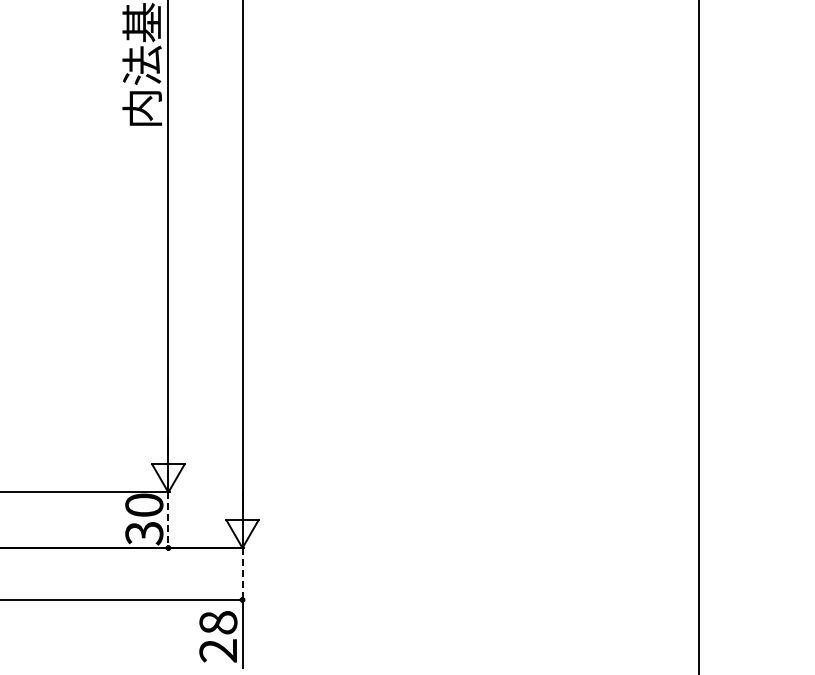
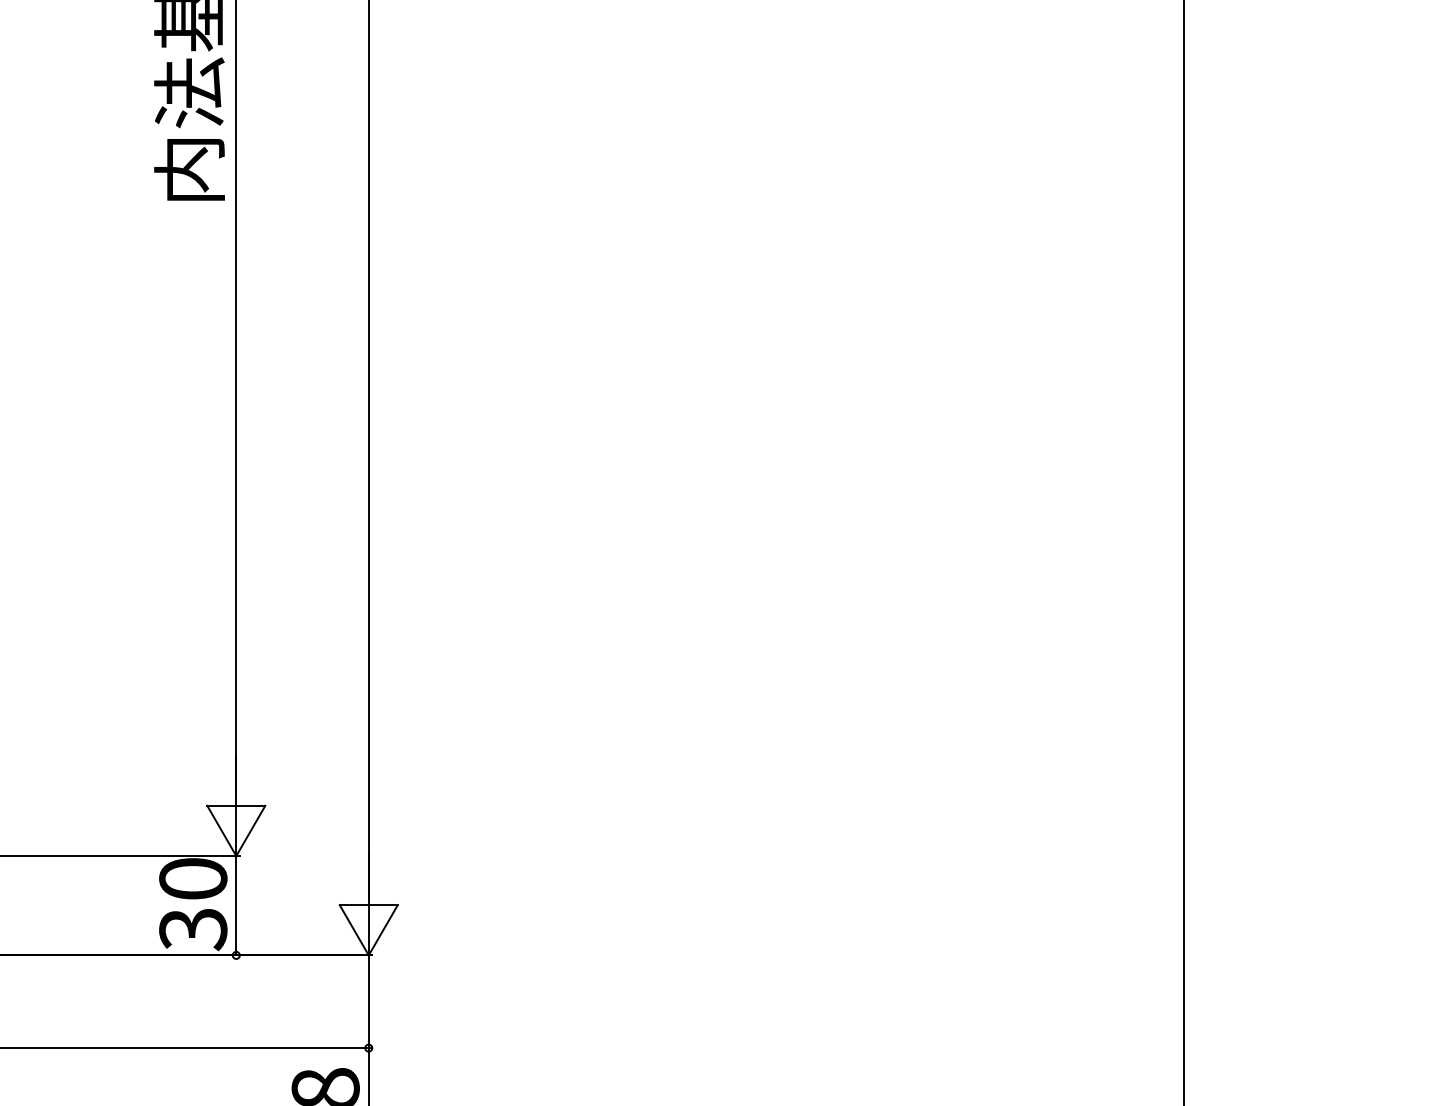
line: (168, 520) -> (236, 906), dashed -> solid
line: (242, 573) -> (368, 1000), dashed -> solid

